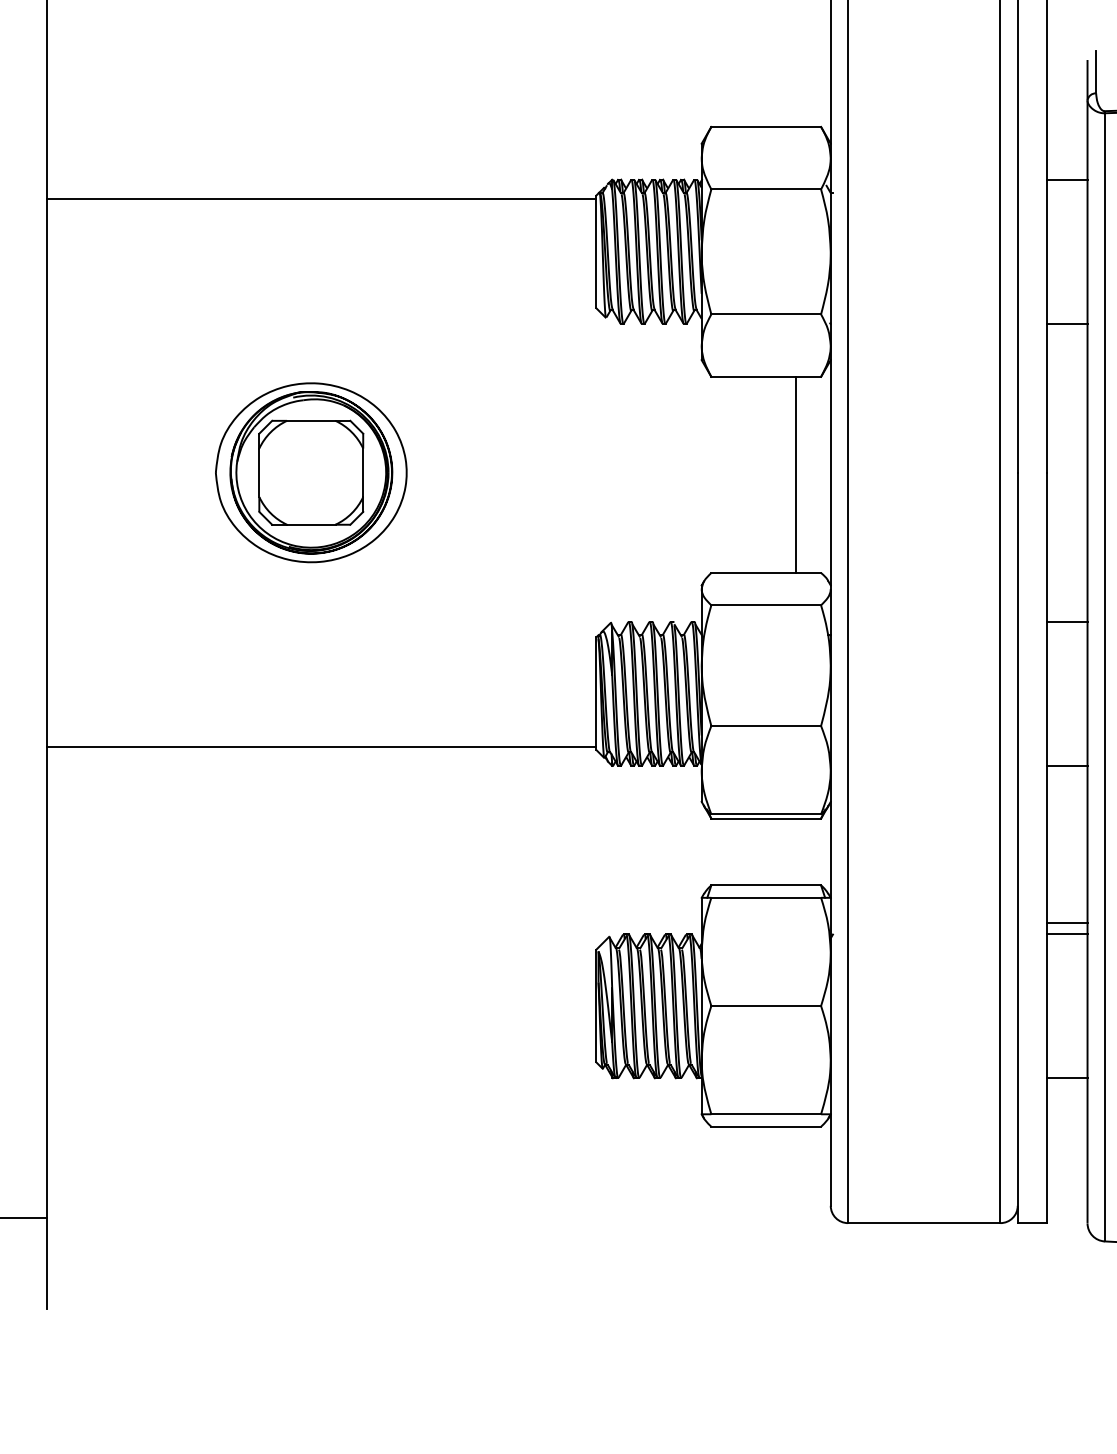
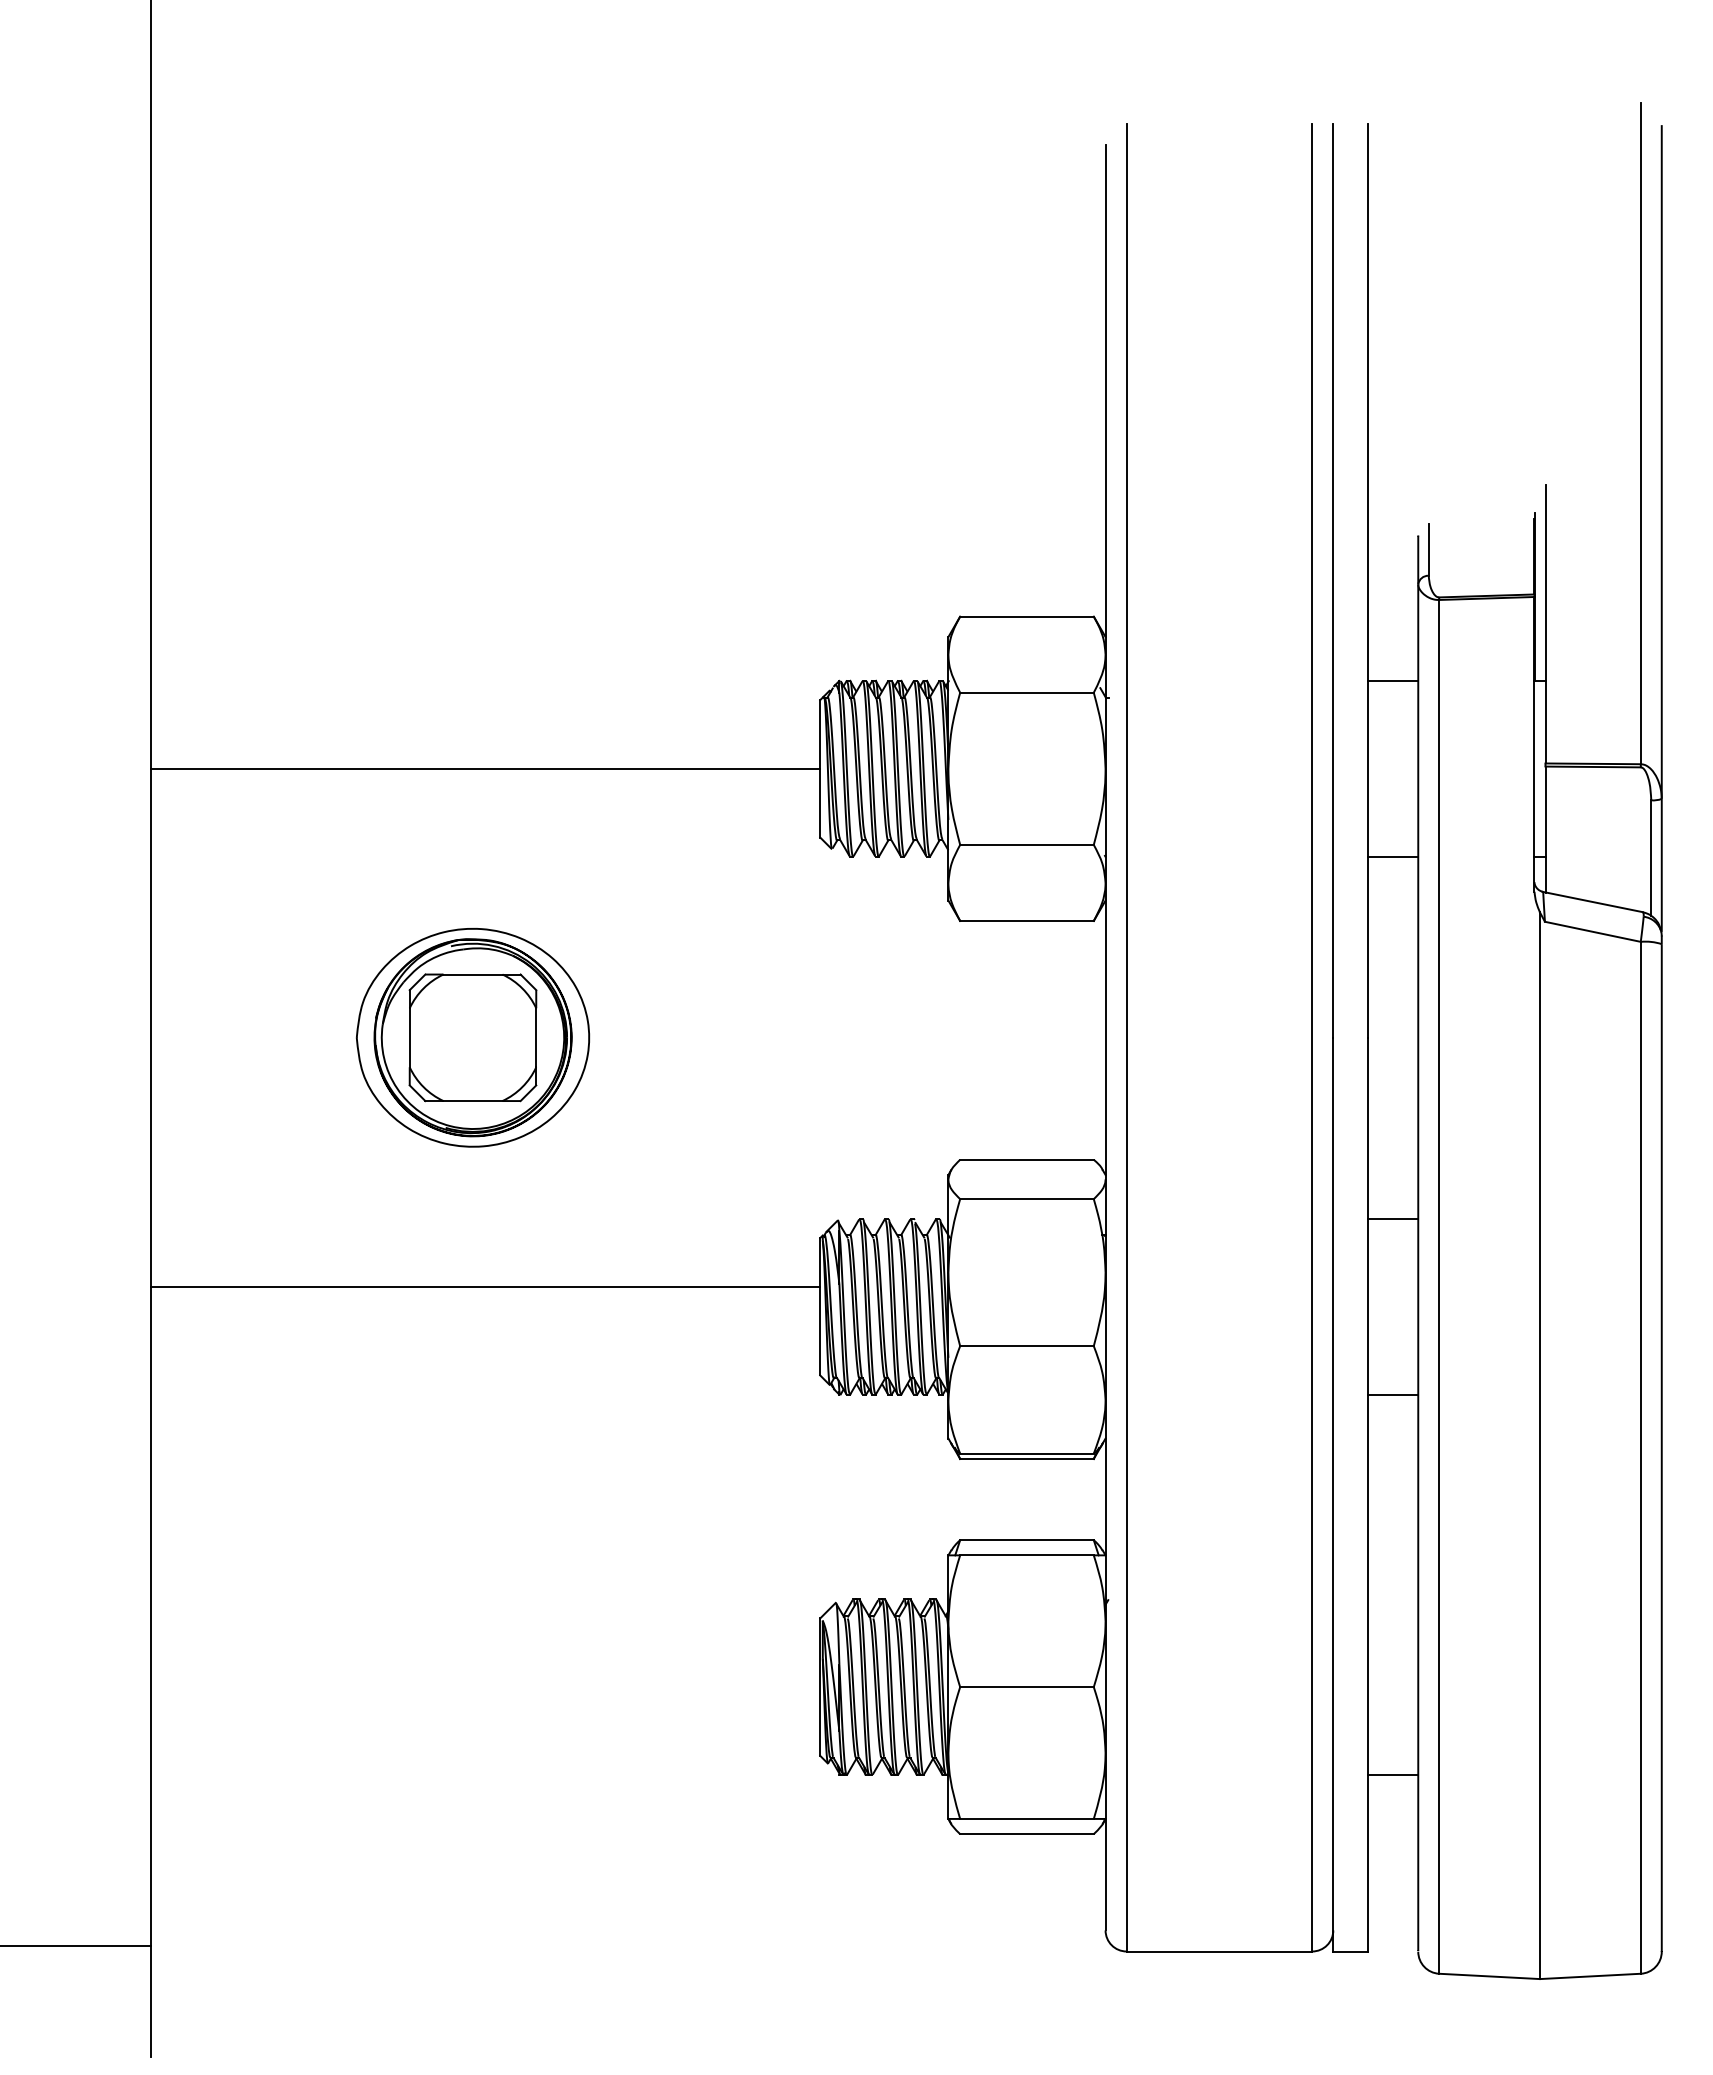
line: (321, 198) -> (485, 768), moved
line: (796, 475) -> (1063, 1040), removed
line: (321, 746) -> (485, 1286), moved
line: (1067, 923) -> (1393, 1586), removed
line: (1067, 934) -> (1393, 1599), removed

